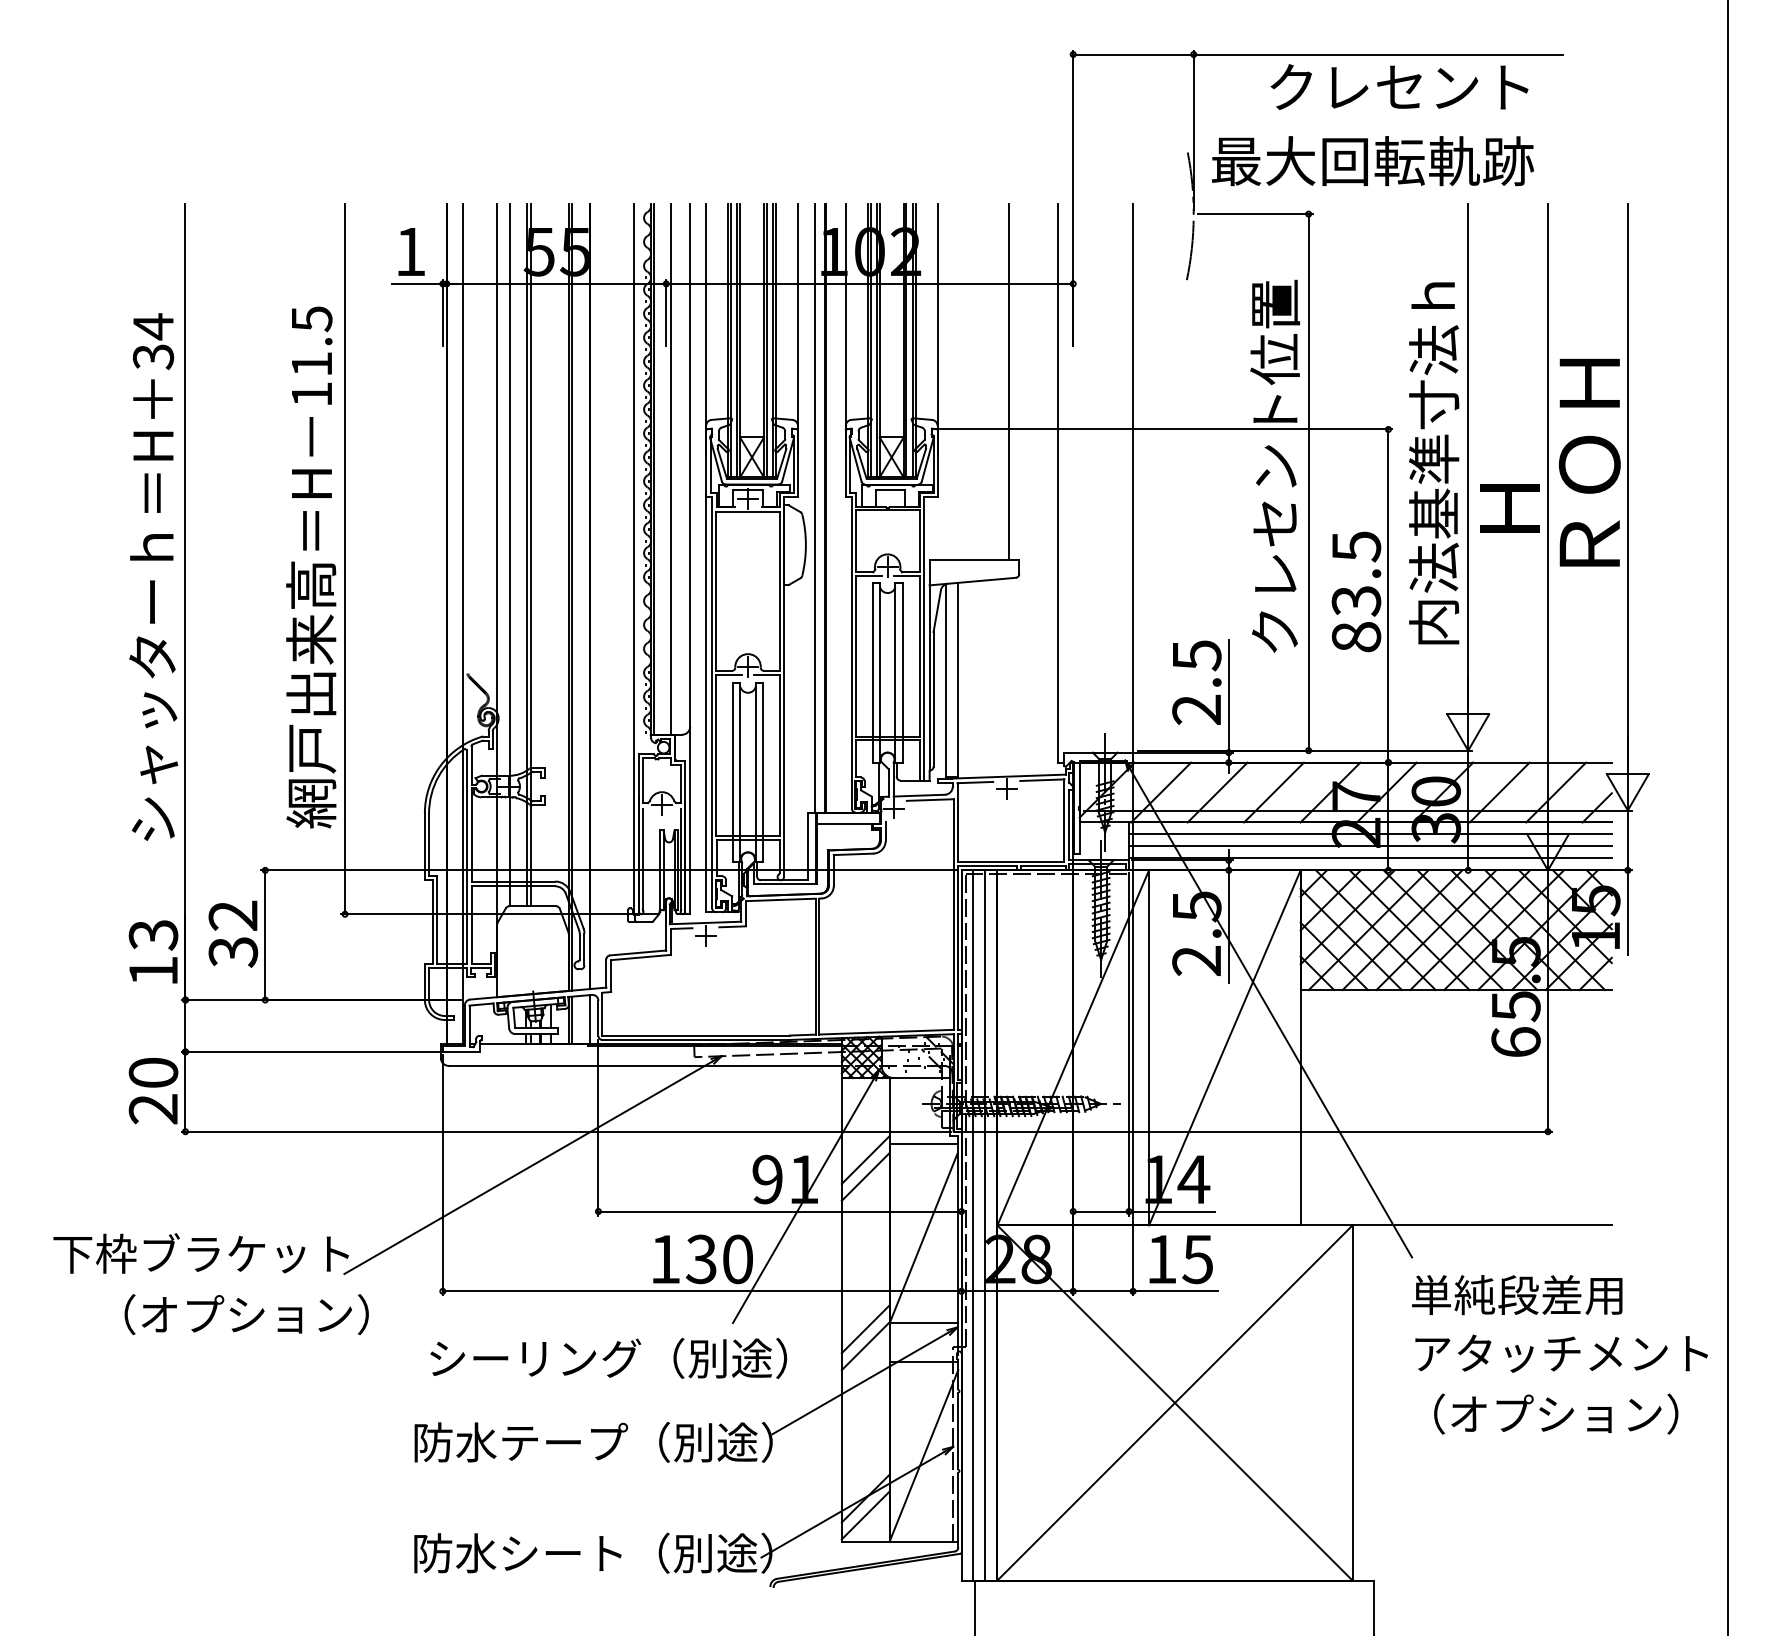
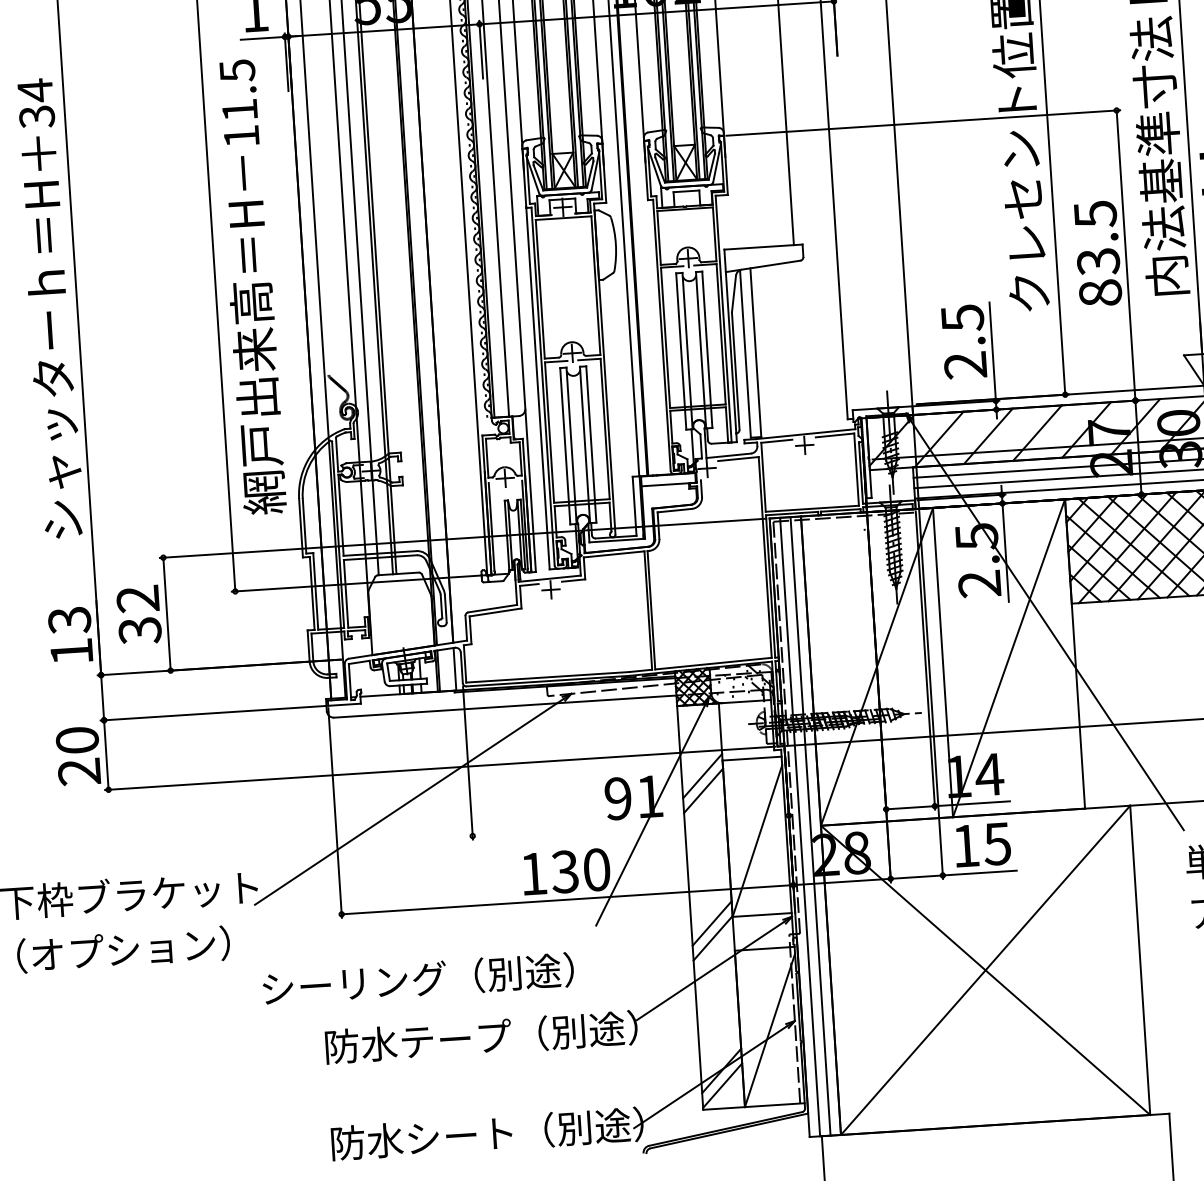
text: (311, 567) -> (251, 287), moved
line: (779, 1211) -> (630, 825), removed
text: (246, 1314) -> (123, 949), moved
text: (608, 1358) -> (418, 979), moved

